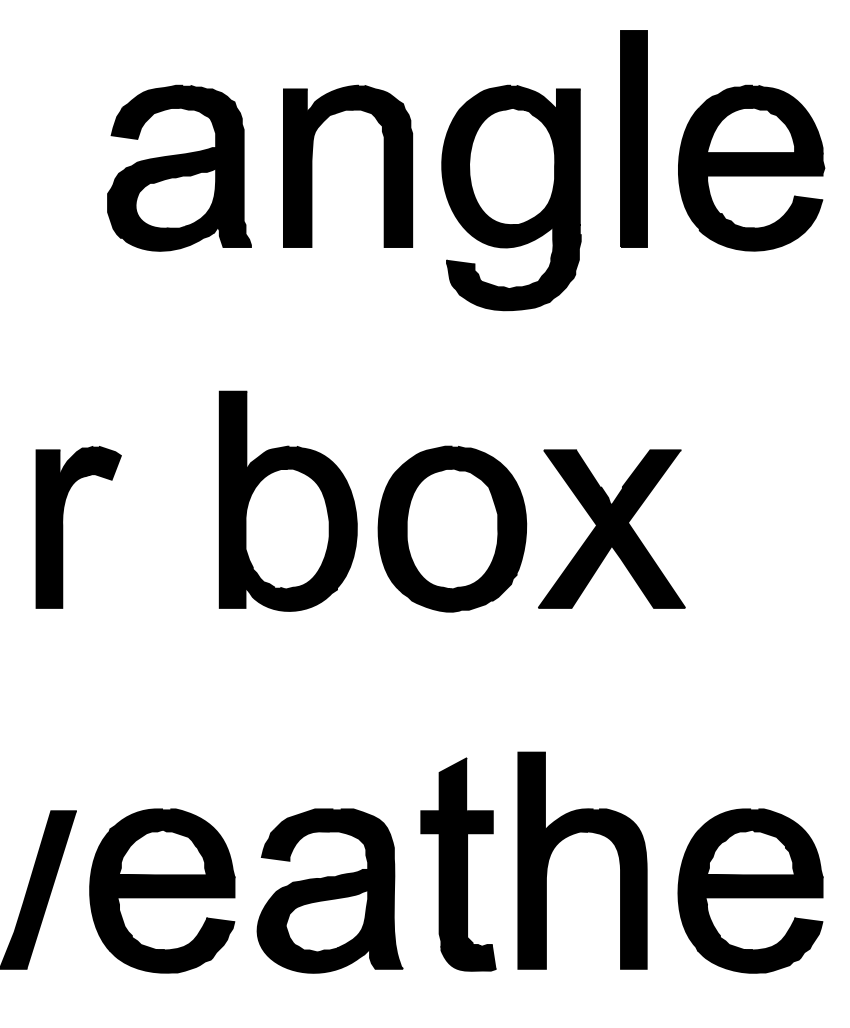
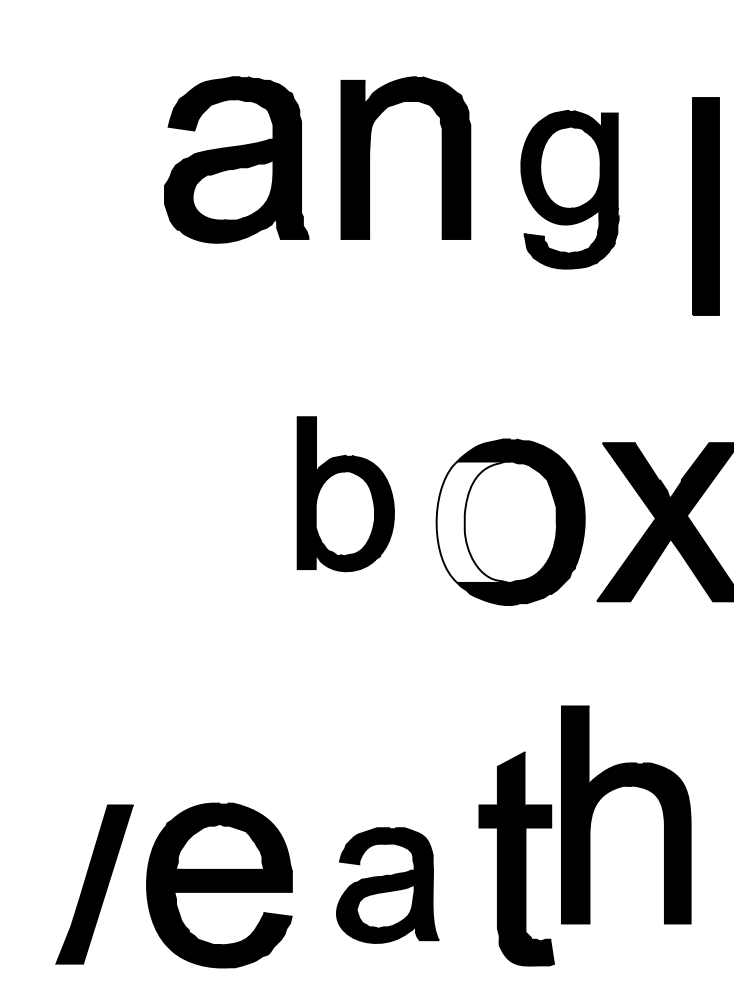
part: (633, 138) -> (705, 206), moved
part: (511, 197) -> (569, 189), size x0.7
part: (287, 500) -> (345, 493), size x0.7
part: (63, 527) -> (120, 520), removed
fill: (415, 528) -> (473, 521), removed
part: (574, 834) -> (618, 788), moved
part: (329, 890) -> (387, 885), size x0.7

